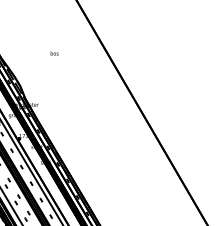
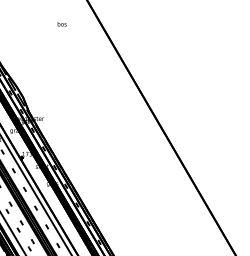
text: (54, 53) -> (62, 24), moved

